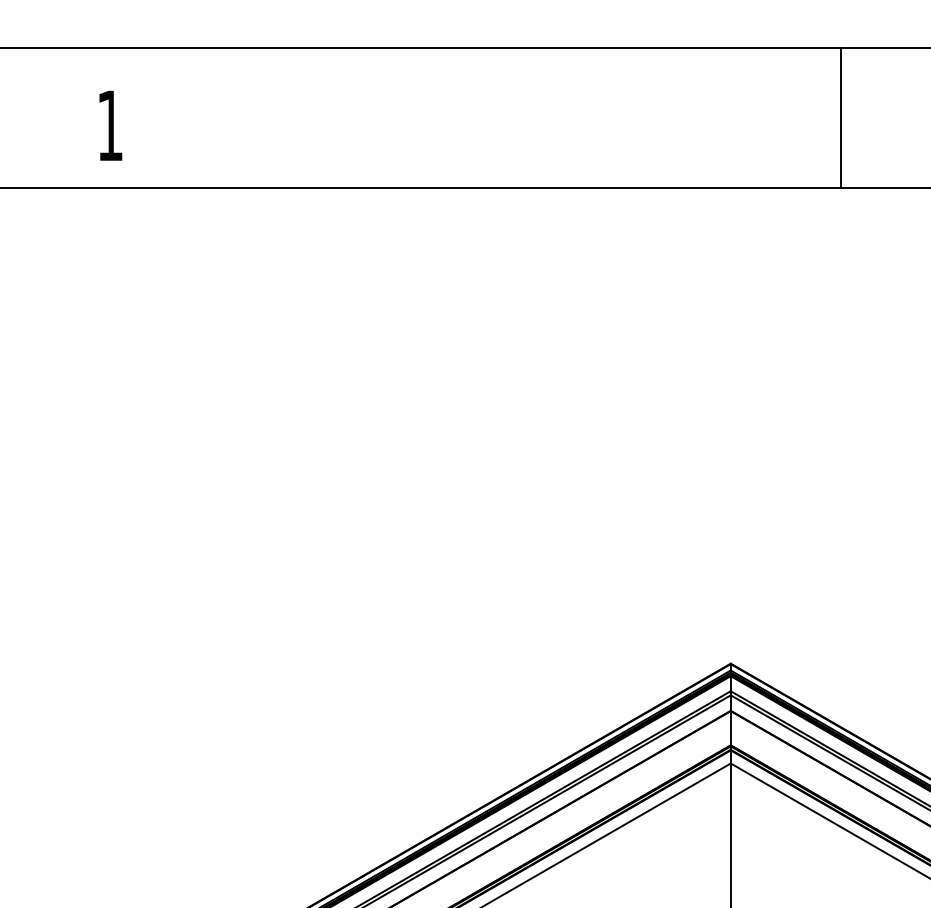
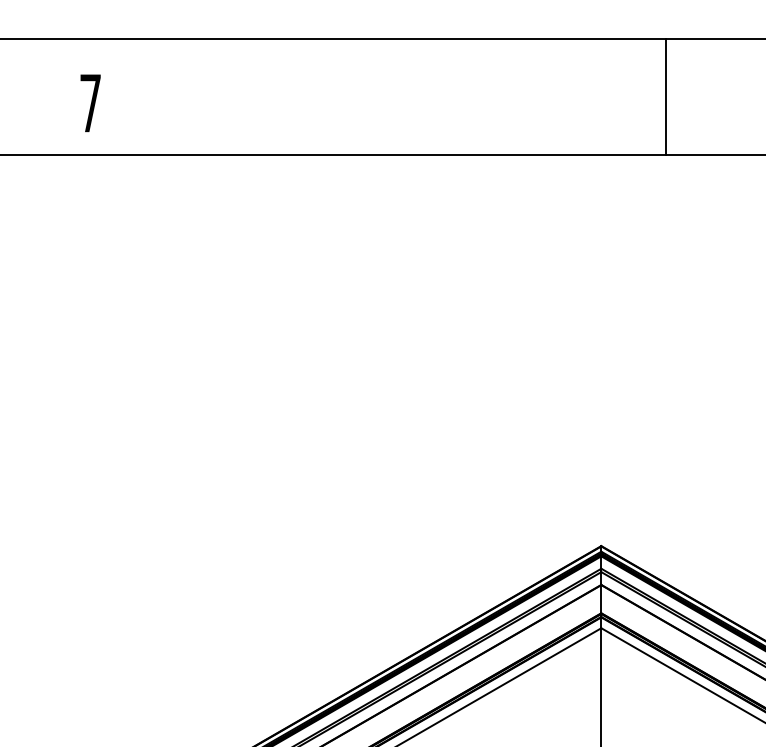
line: (841, 117) -> (666, 96), moved
text: (110, 125) -> (90, 103), 1 -> 7

